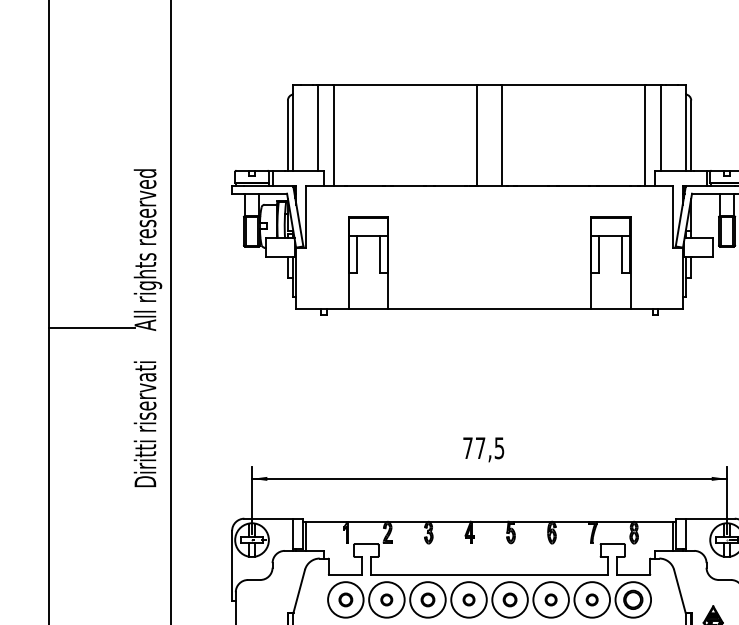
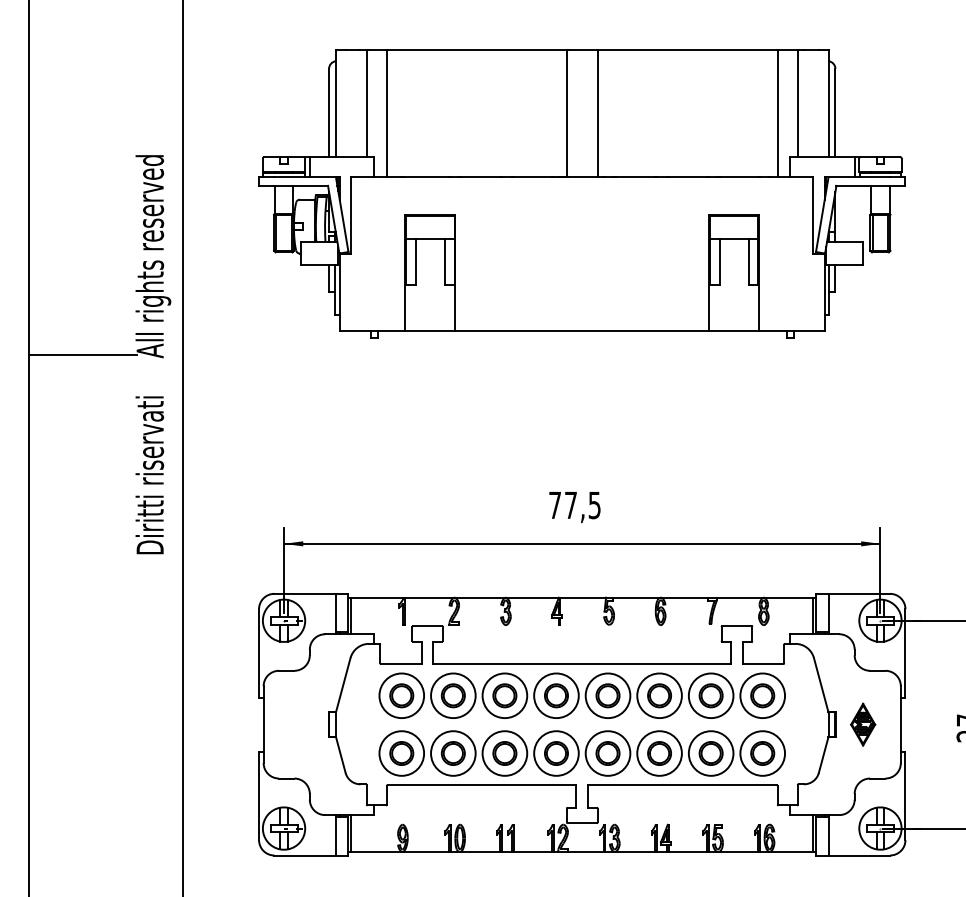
part: (345, 599) -> (401, 695), size x1.43
part: (386, 599) -> (452, 695), size x1.67
part: (427, 599) -> (504, 695), size x1.43
part: (469, 599) -> (556, 695), size x1.67
part: (509, 599) -> (607, 695), size x1.43
part: (551, 599) -> (659, 695), size x1.67
part: (591, 599) -> (710, 695), size x1.67

